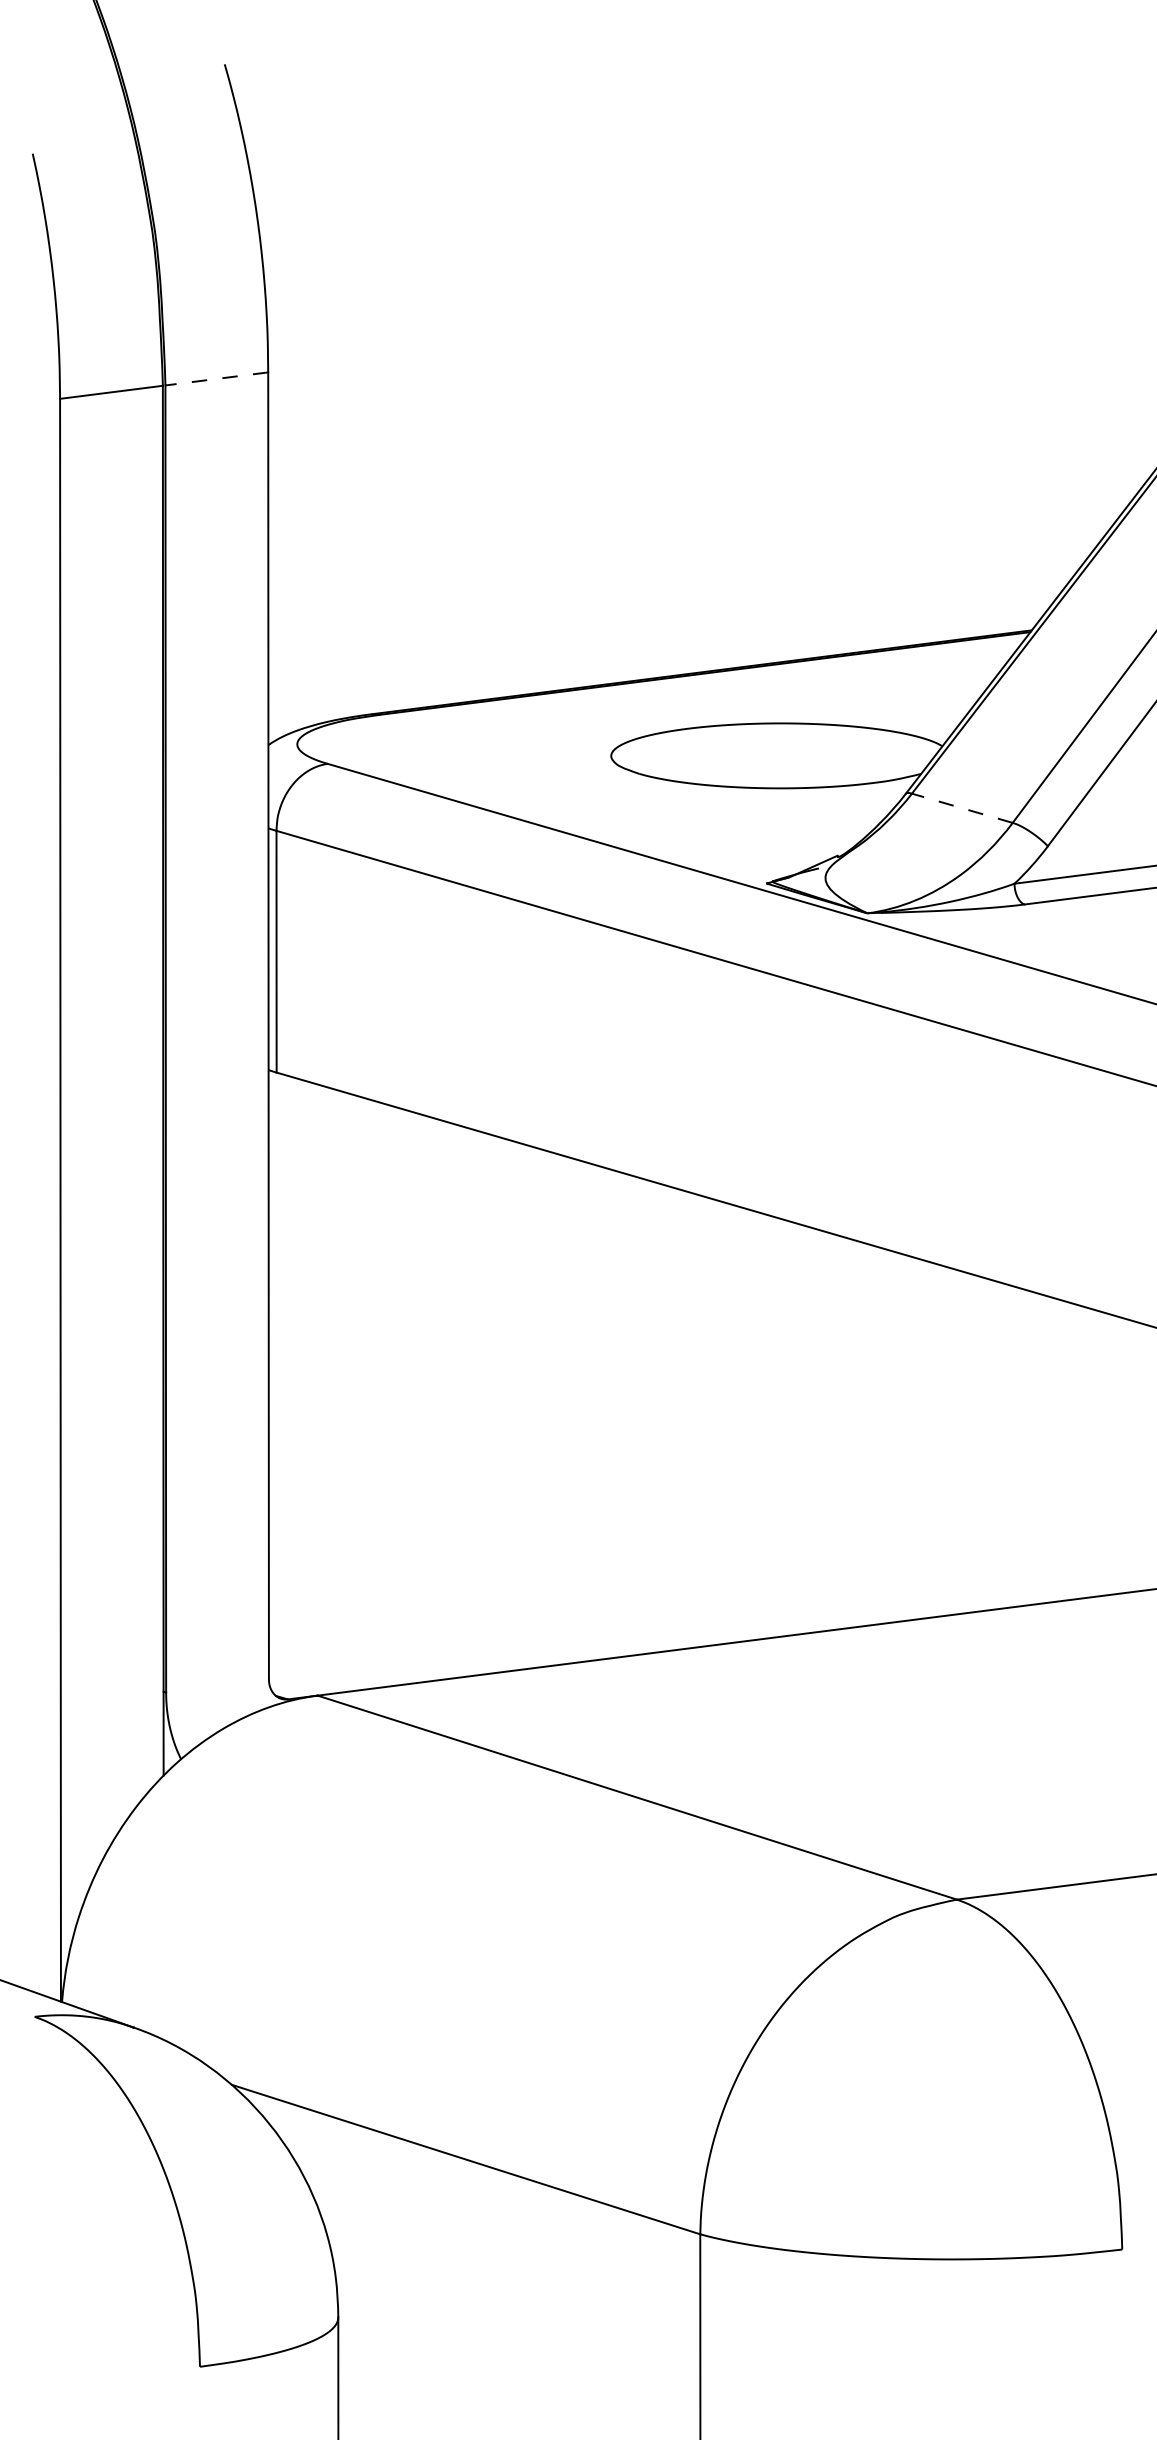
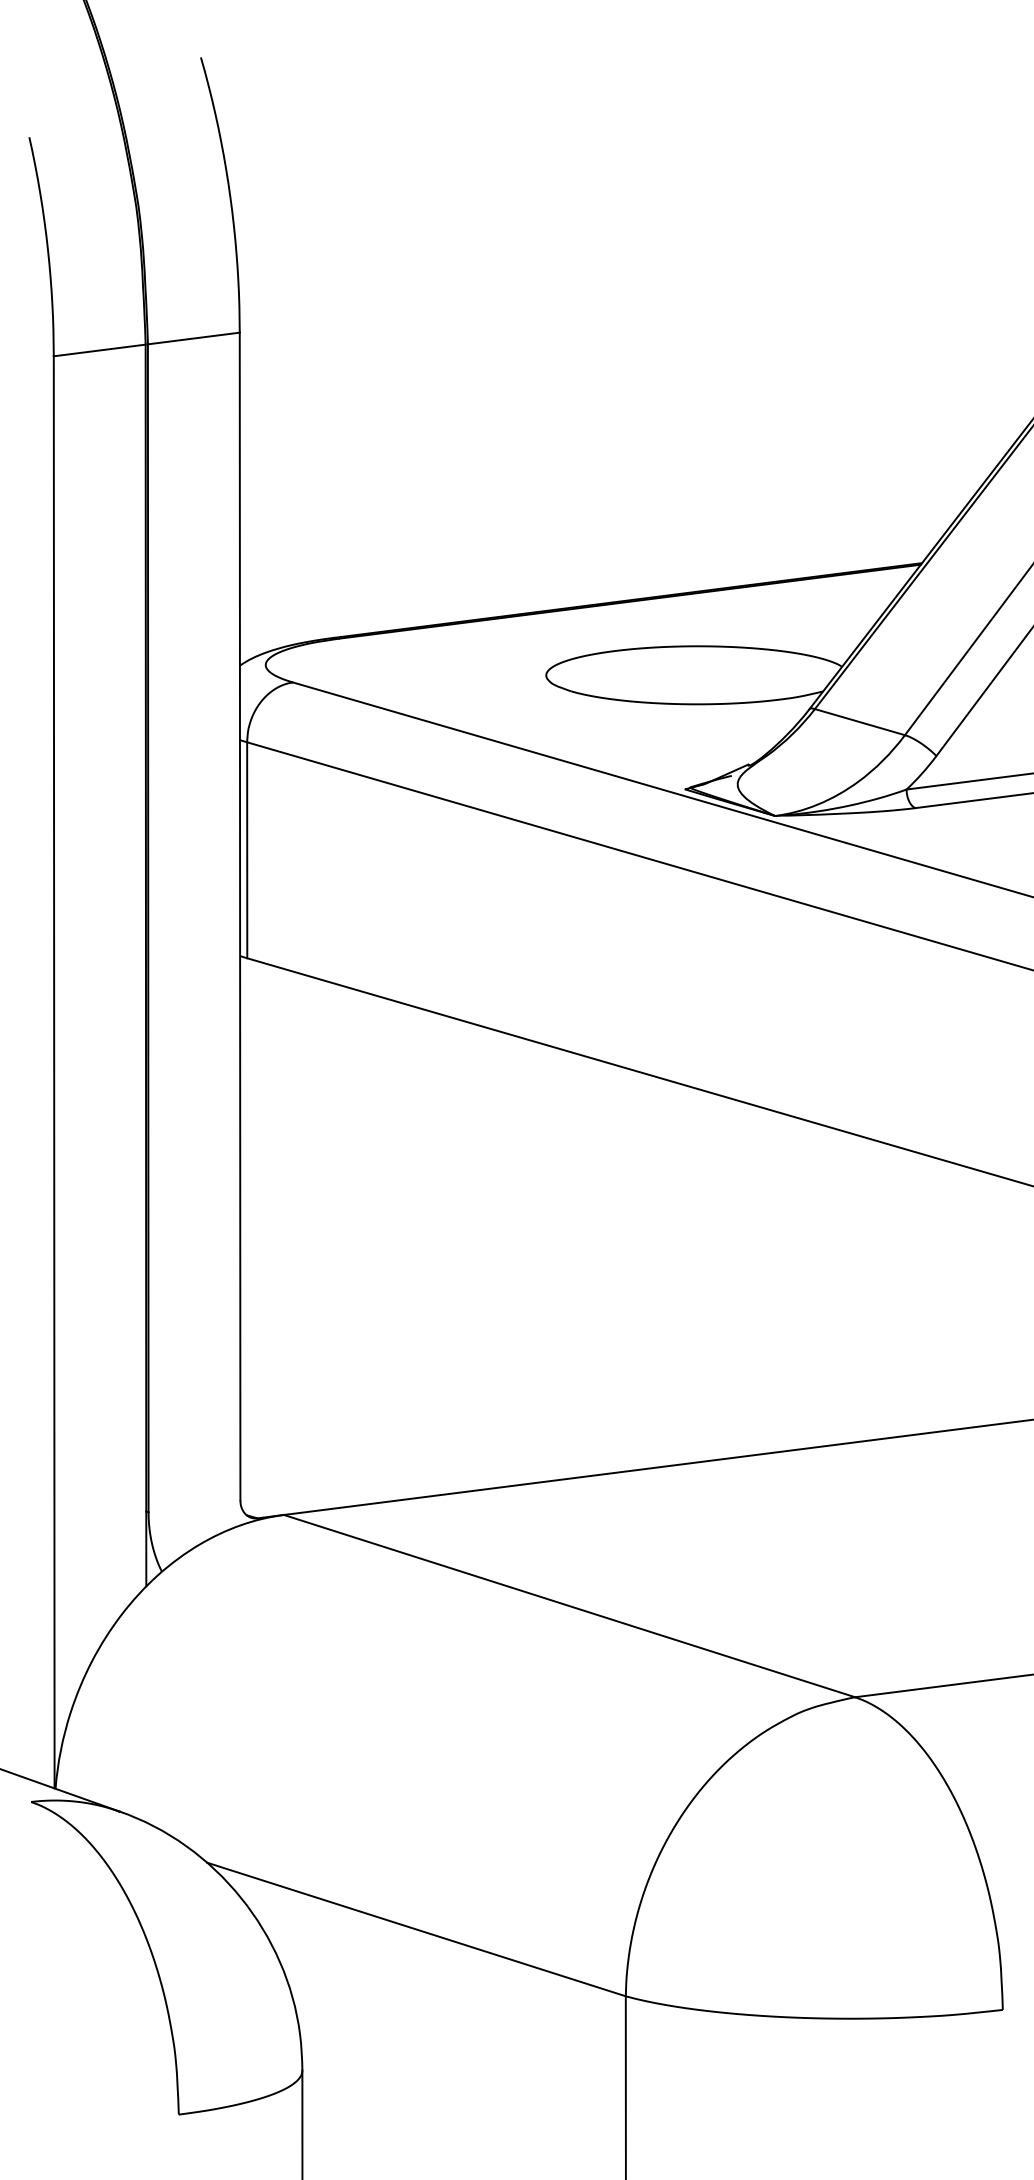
line: (216, 378) -> (193, 338), dashed -> solid
line: (961, 808) -> (859, 722), dashed -> solid

